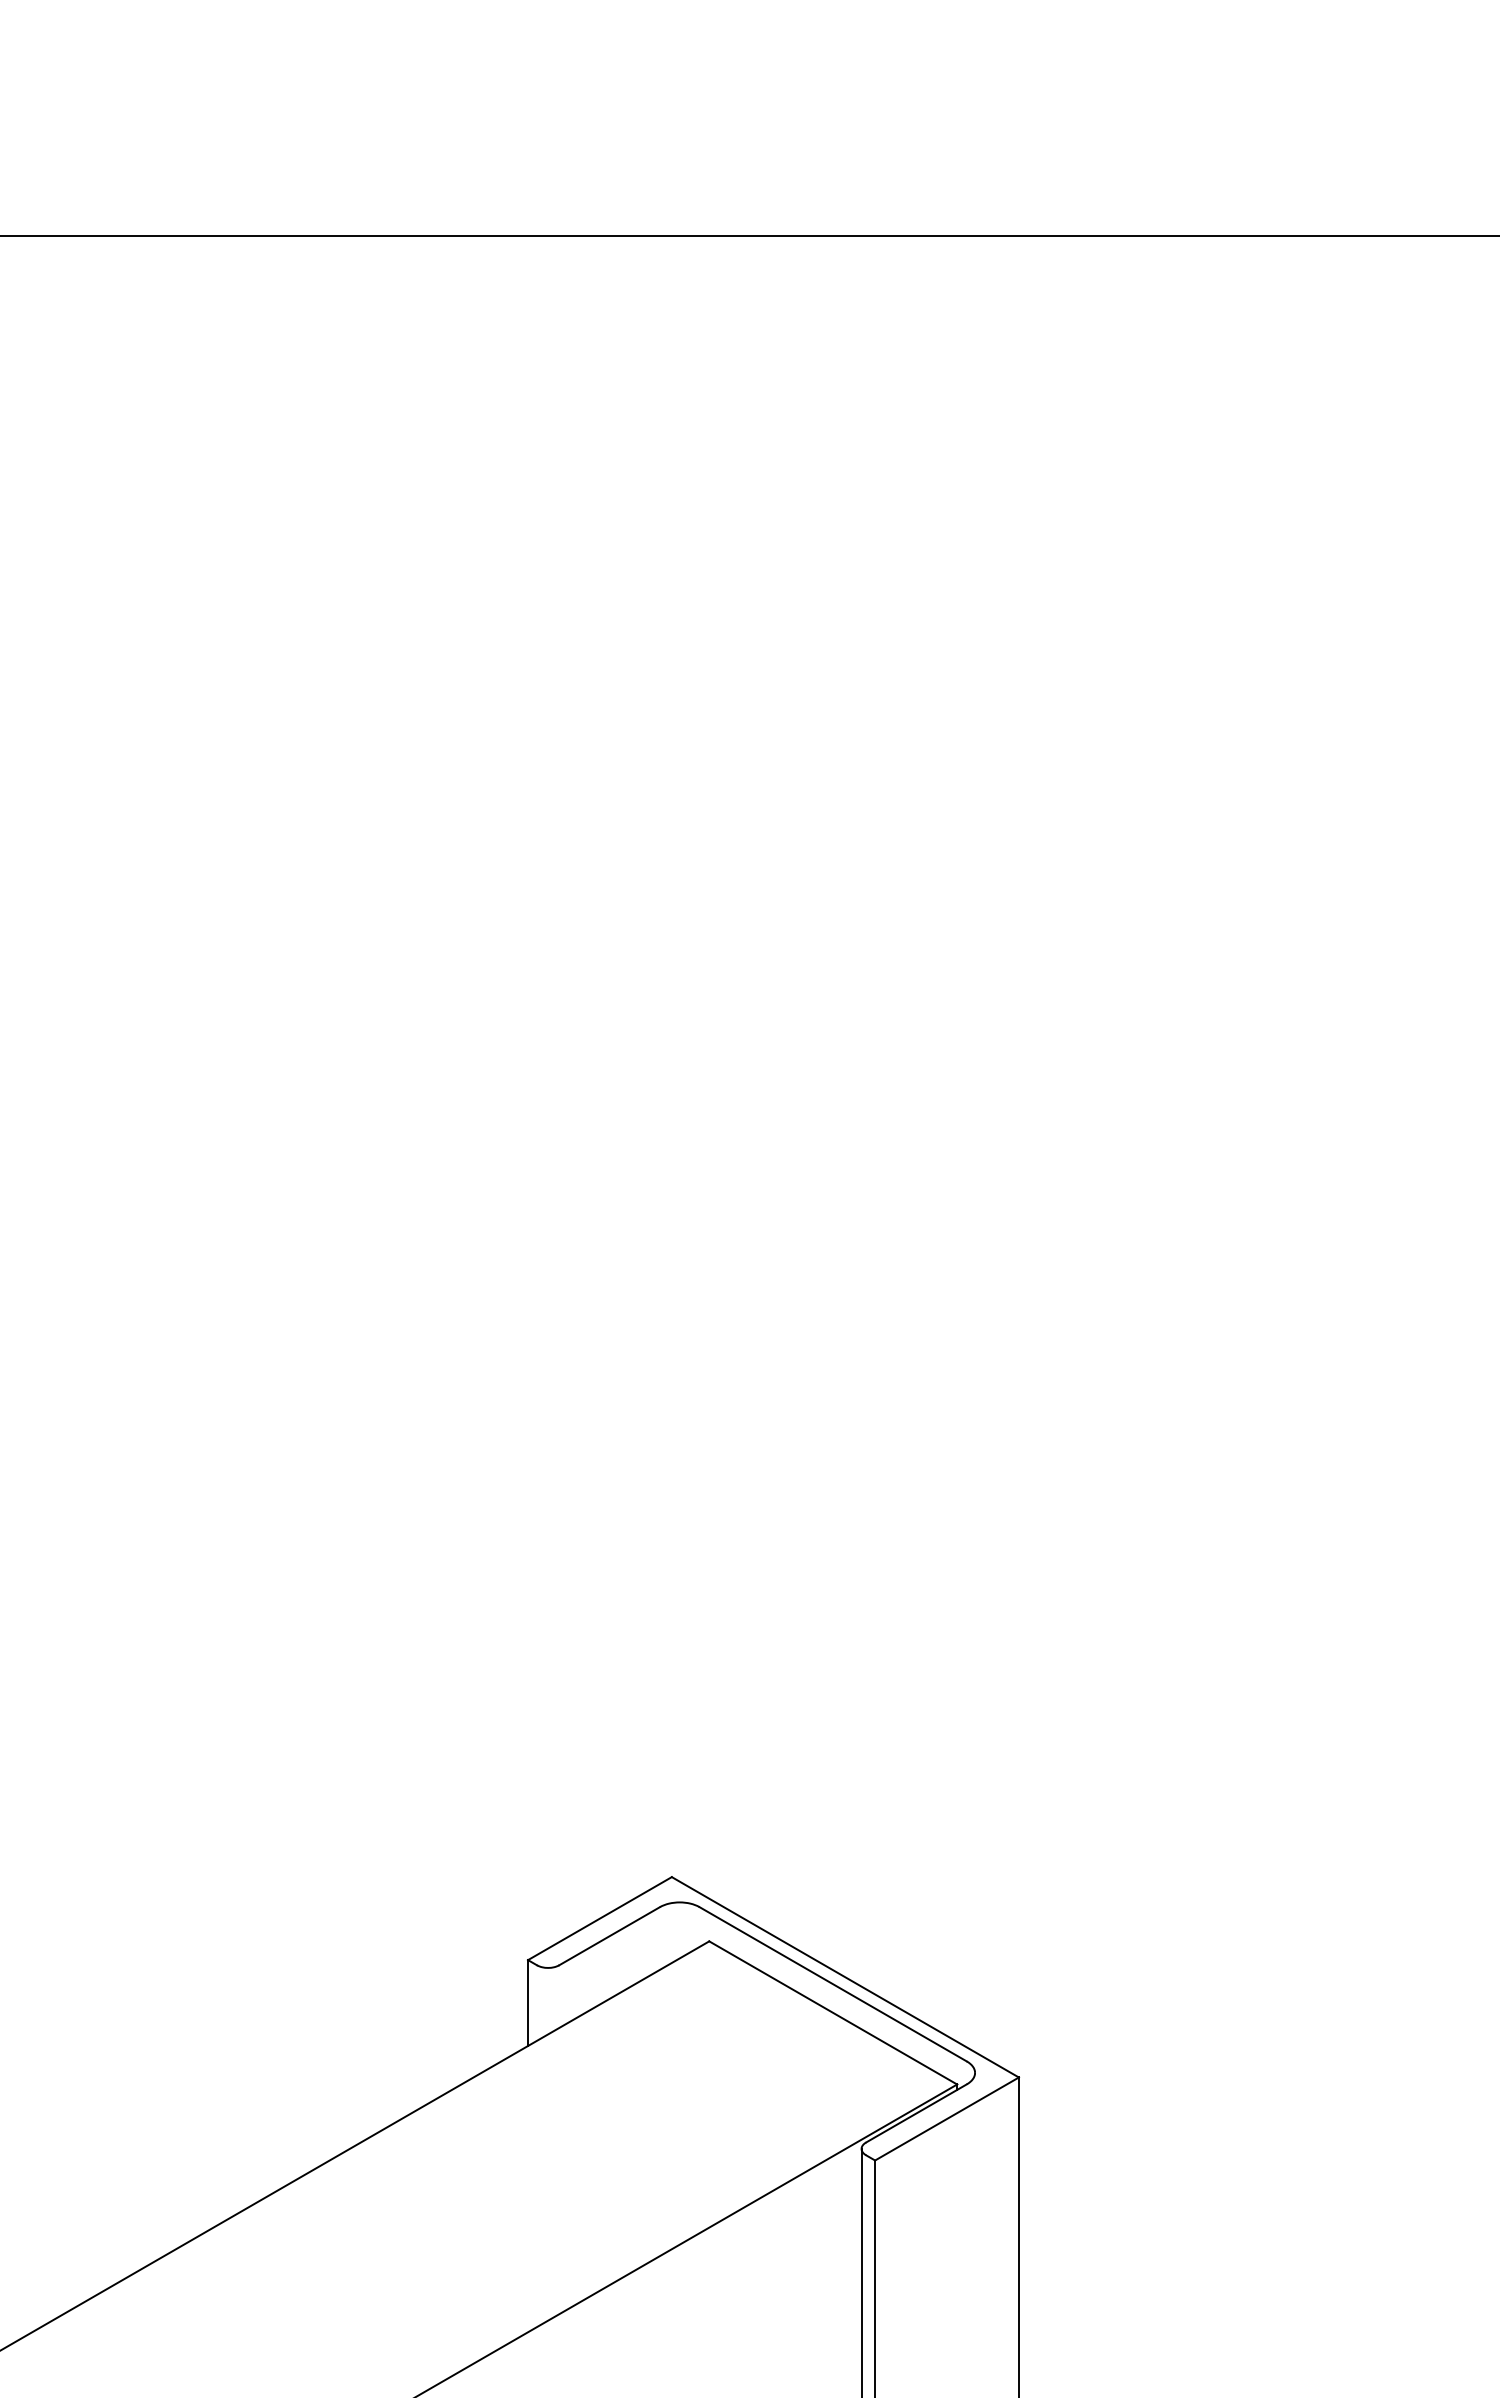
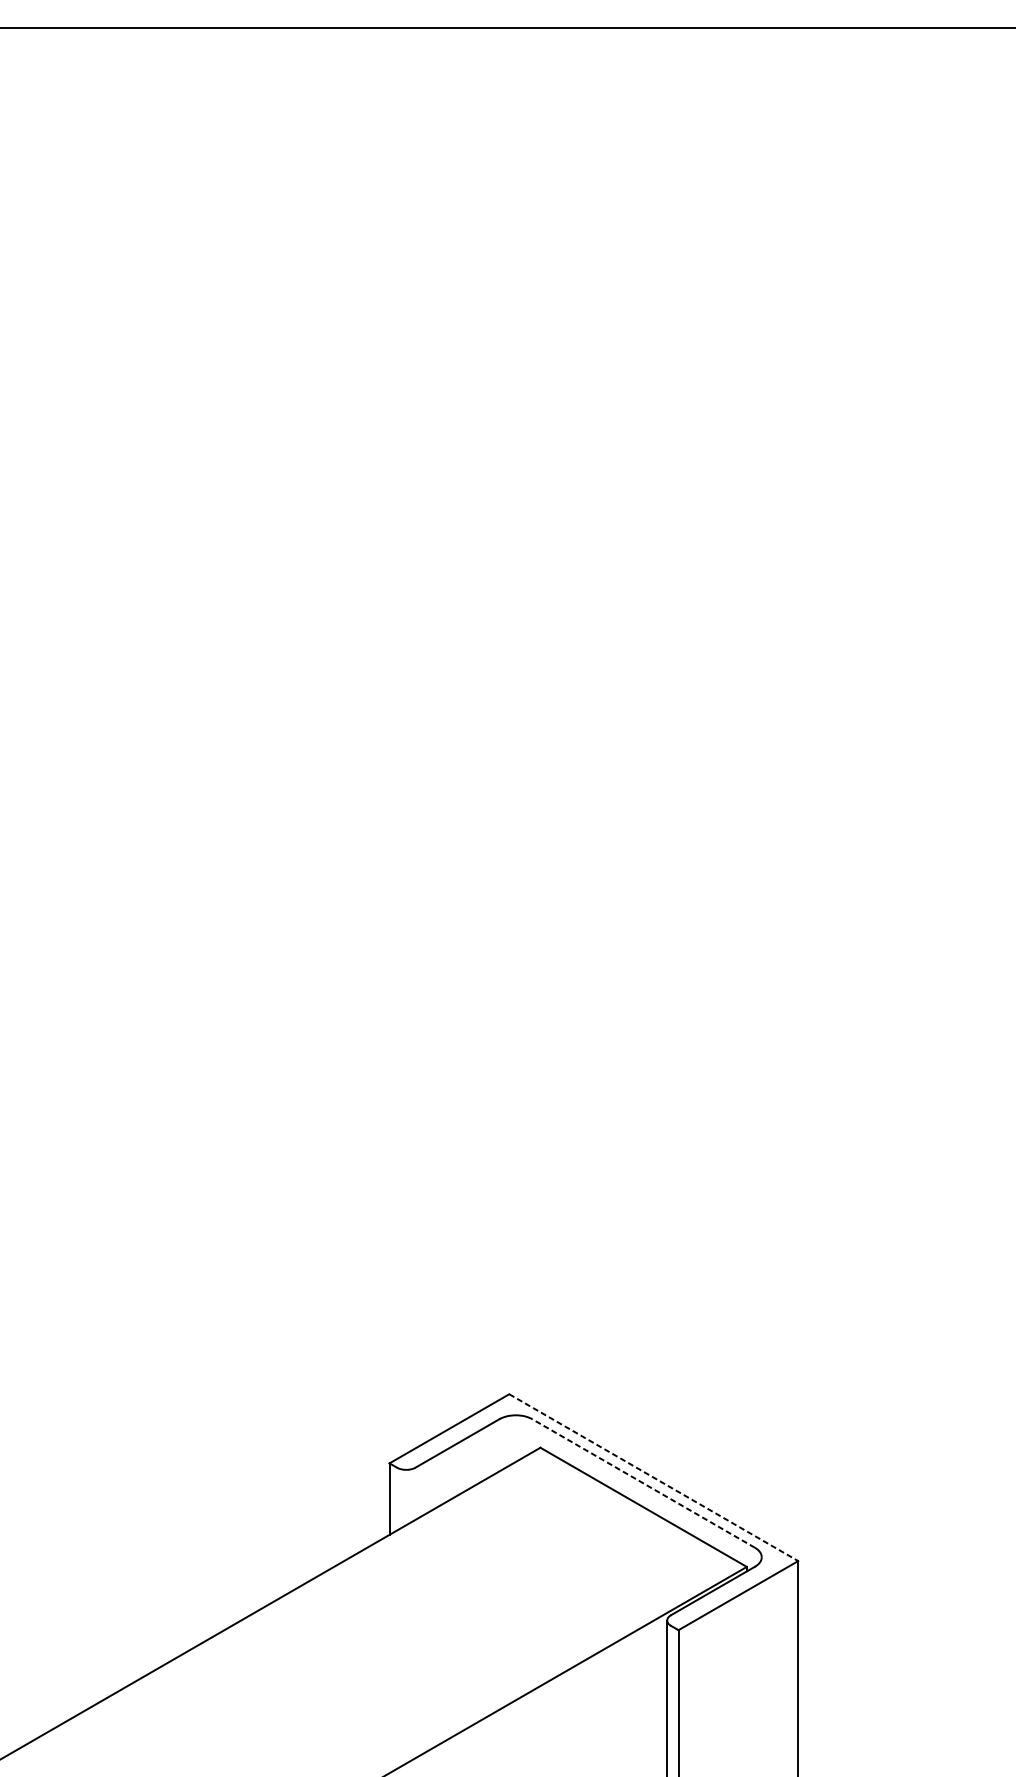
line: (845, 1977) -> (653, 1477), solid -> dashed
line: (832, 1984) -> (643, 1483), solid -> dashed

